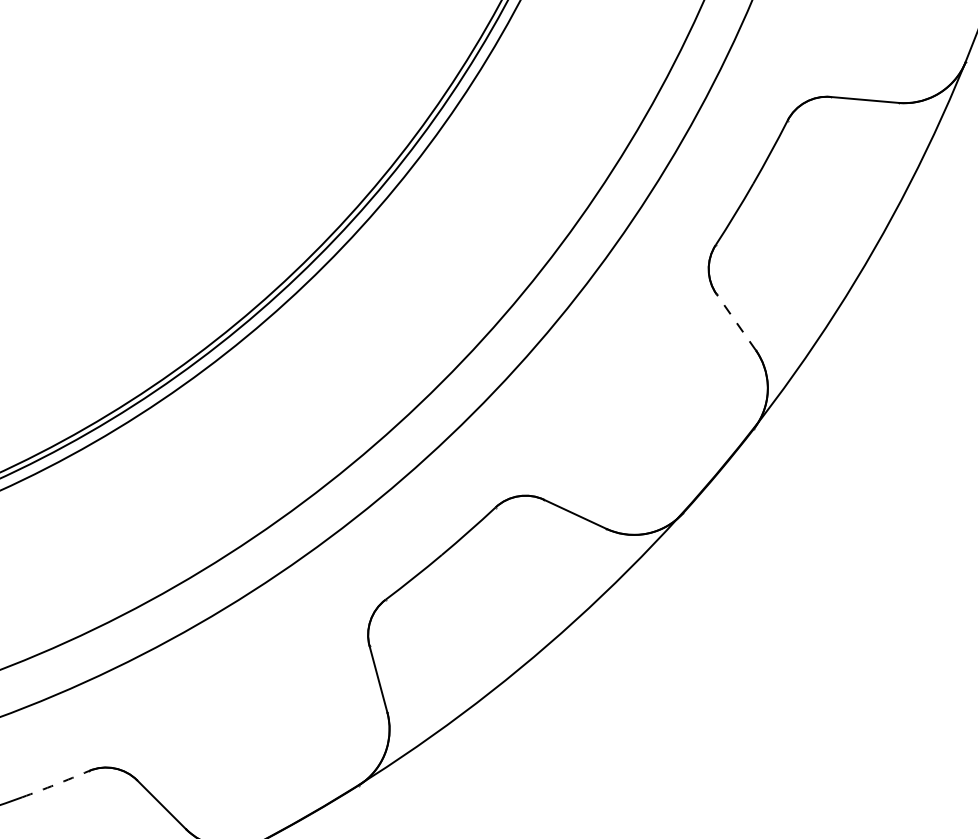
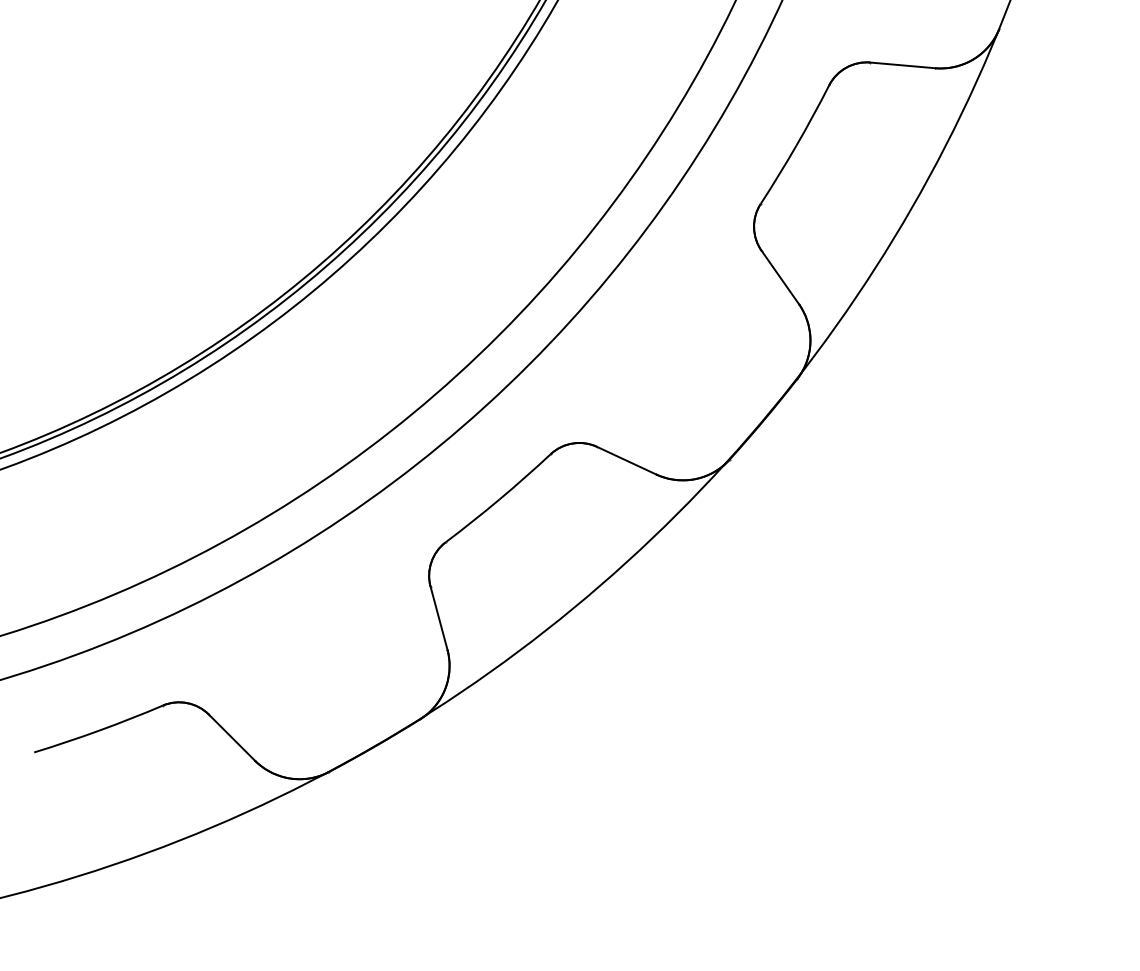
line: (736, 322) -> (780, 277), dashed -> solid
arc: (56, 784) -> (131, 718), dashed -> solid

